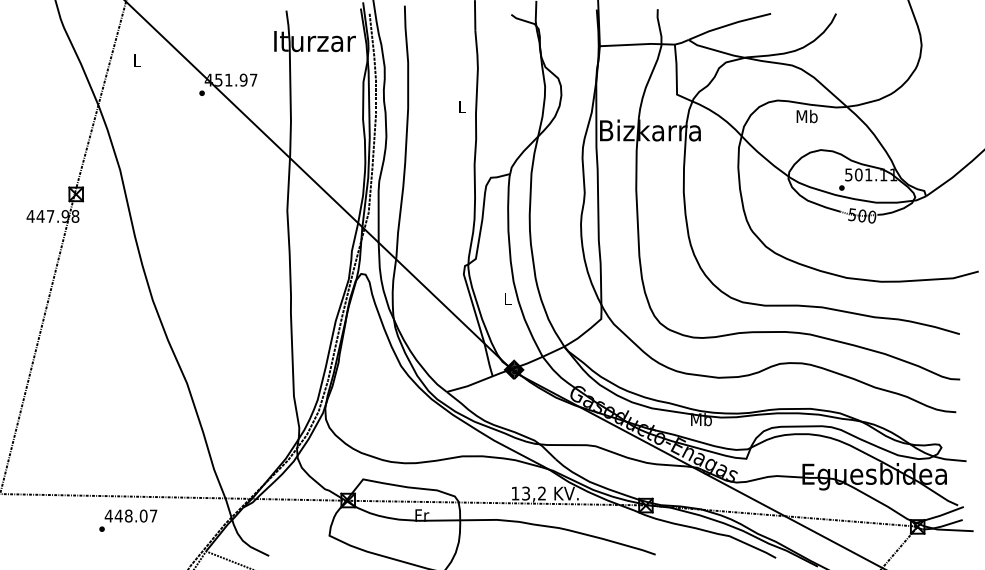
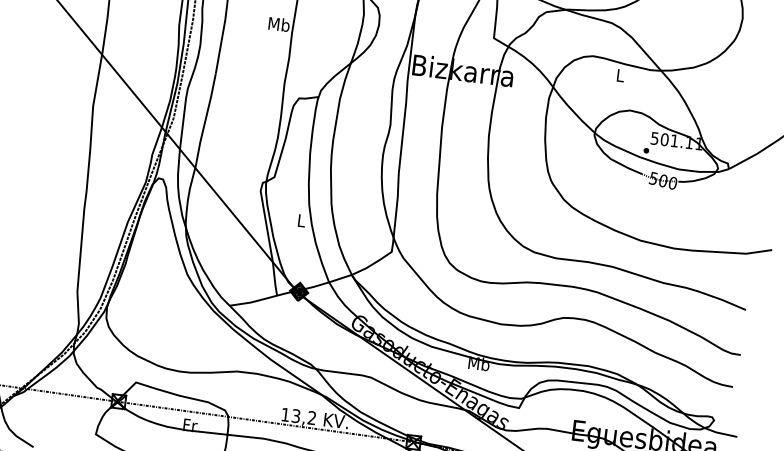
text: (461, 106) -> (278, 24), L -> Mb
text: (806, 116) -> (619, 75), Mb -> L

